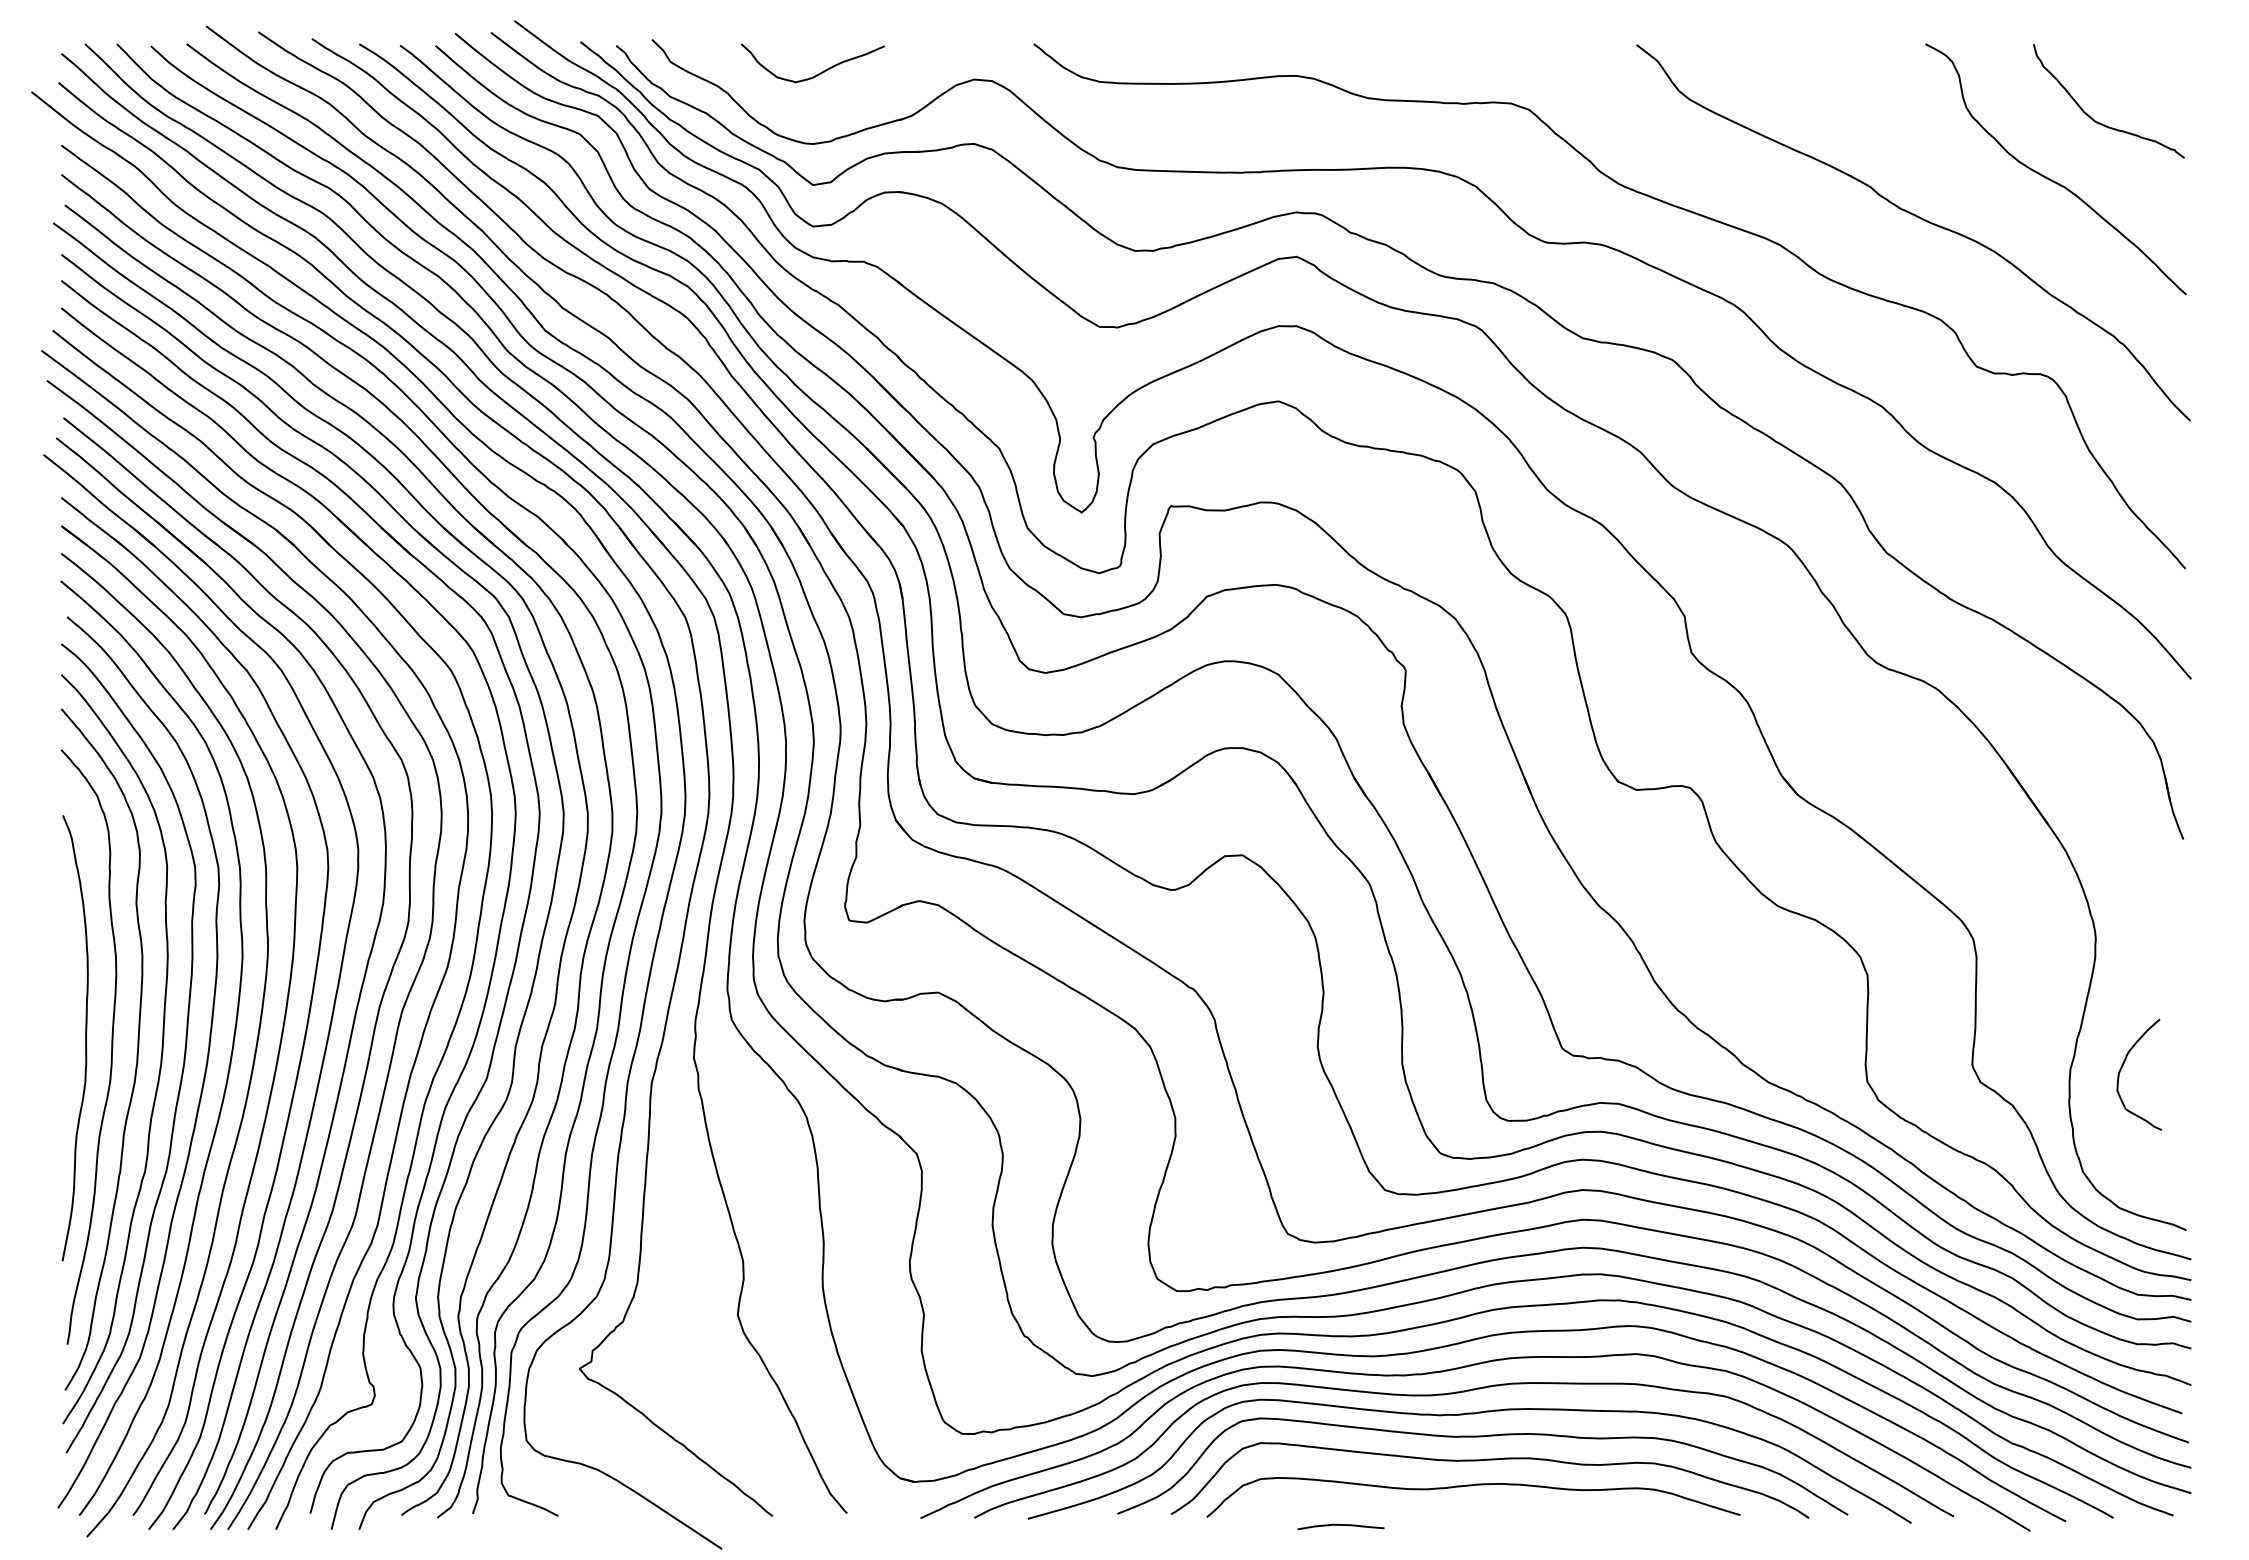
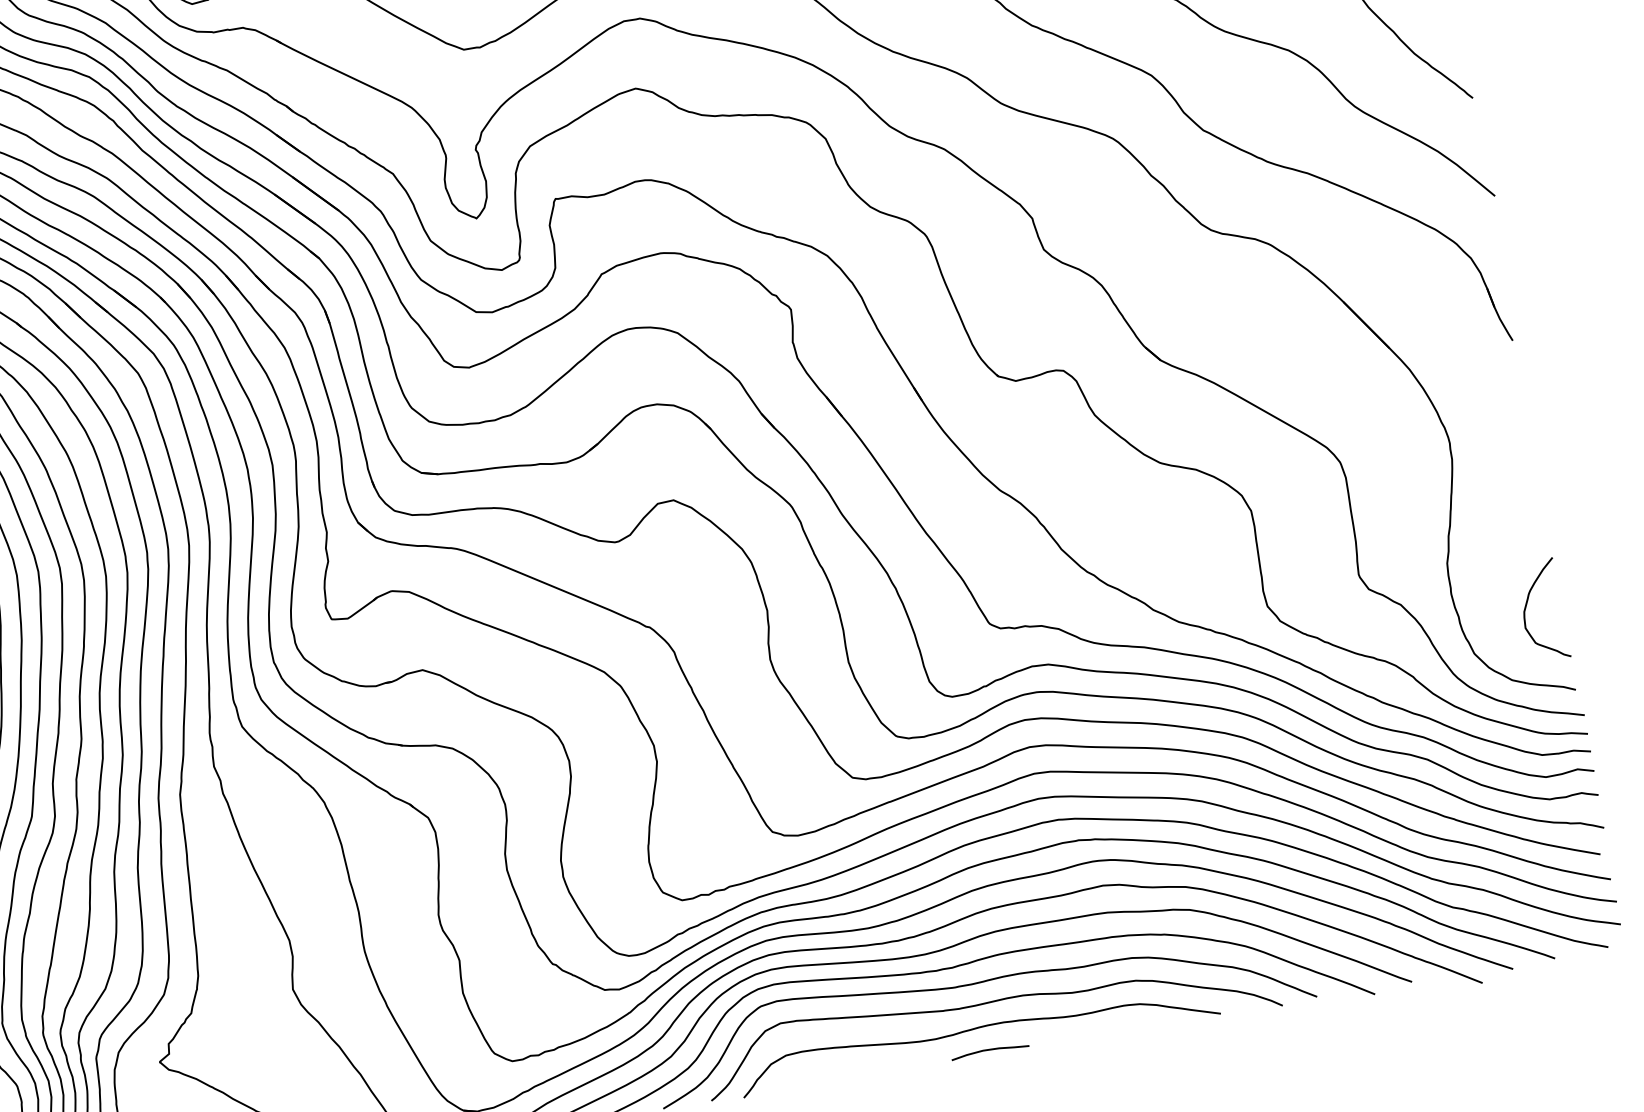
curve: (2122, 1068) -> (1526, 607), moved
curve: (1340, 1525) -> (989, 1050), moved

